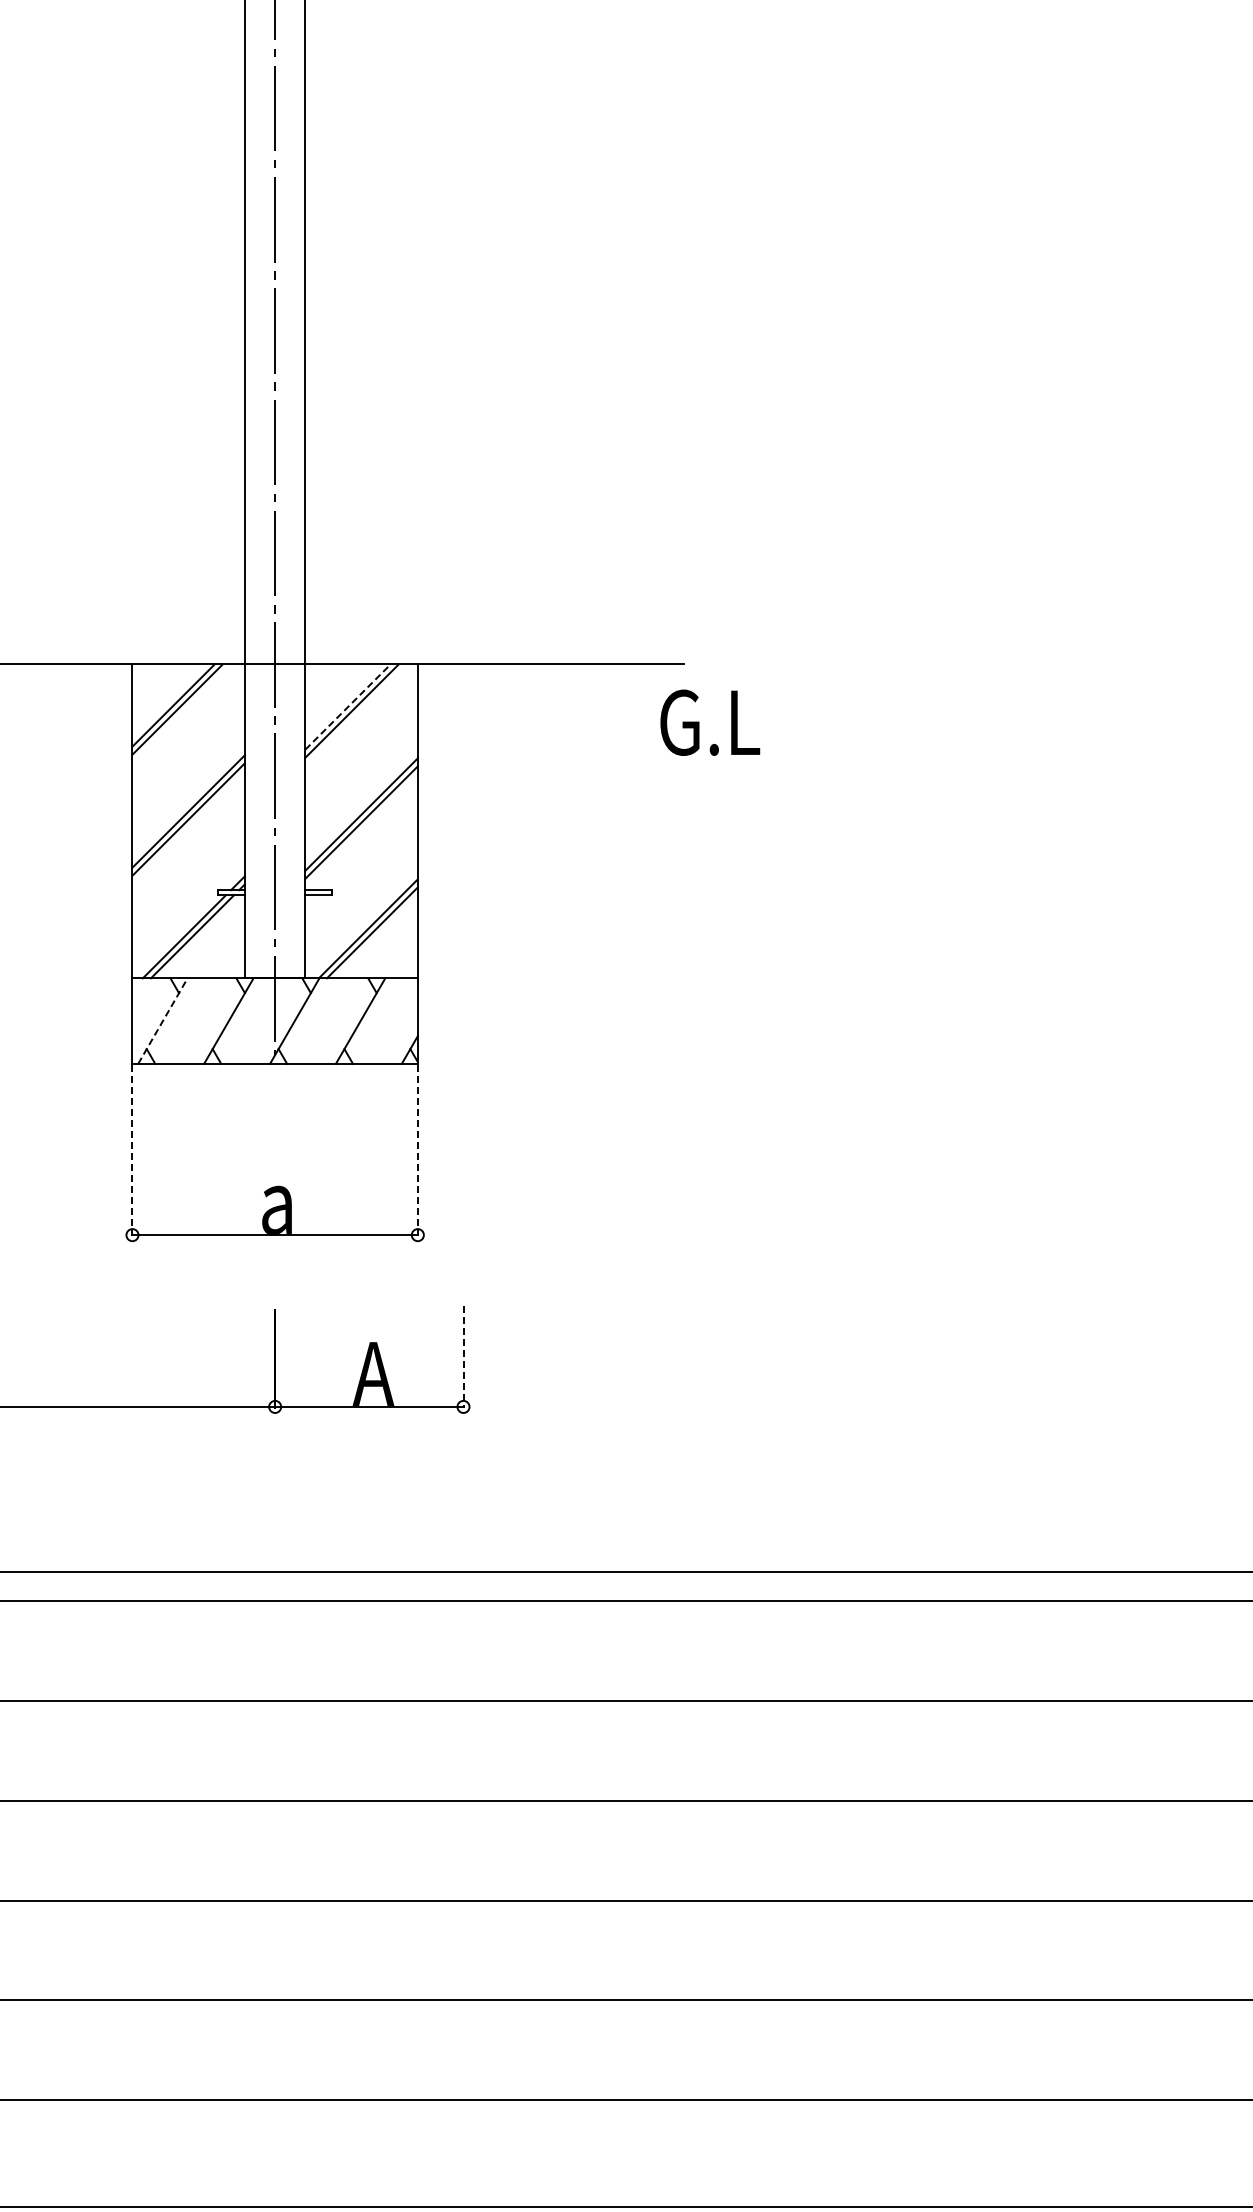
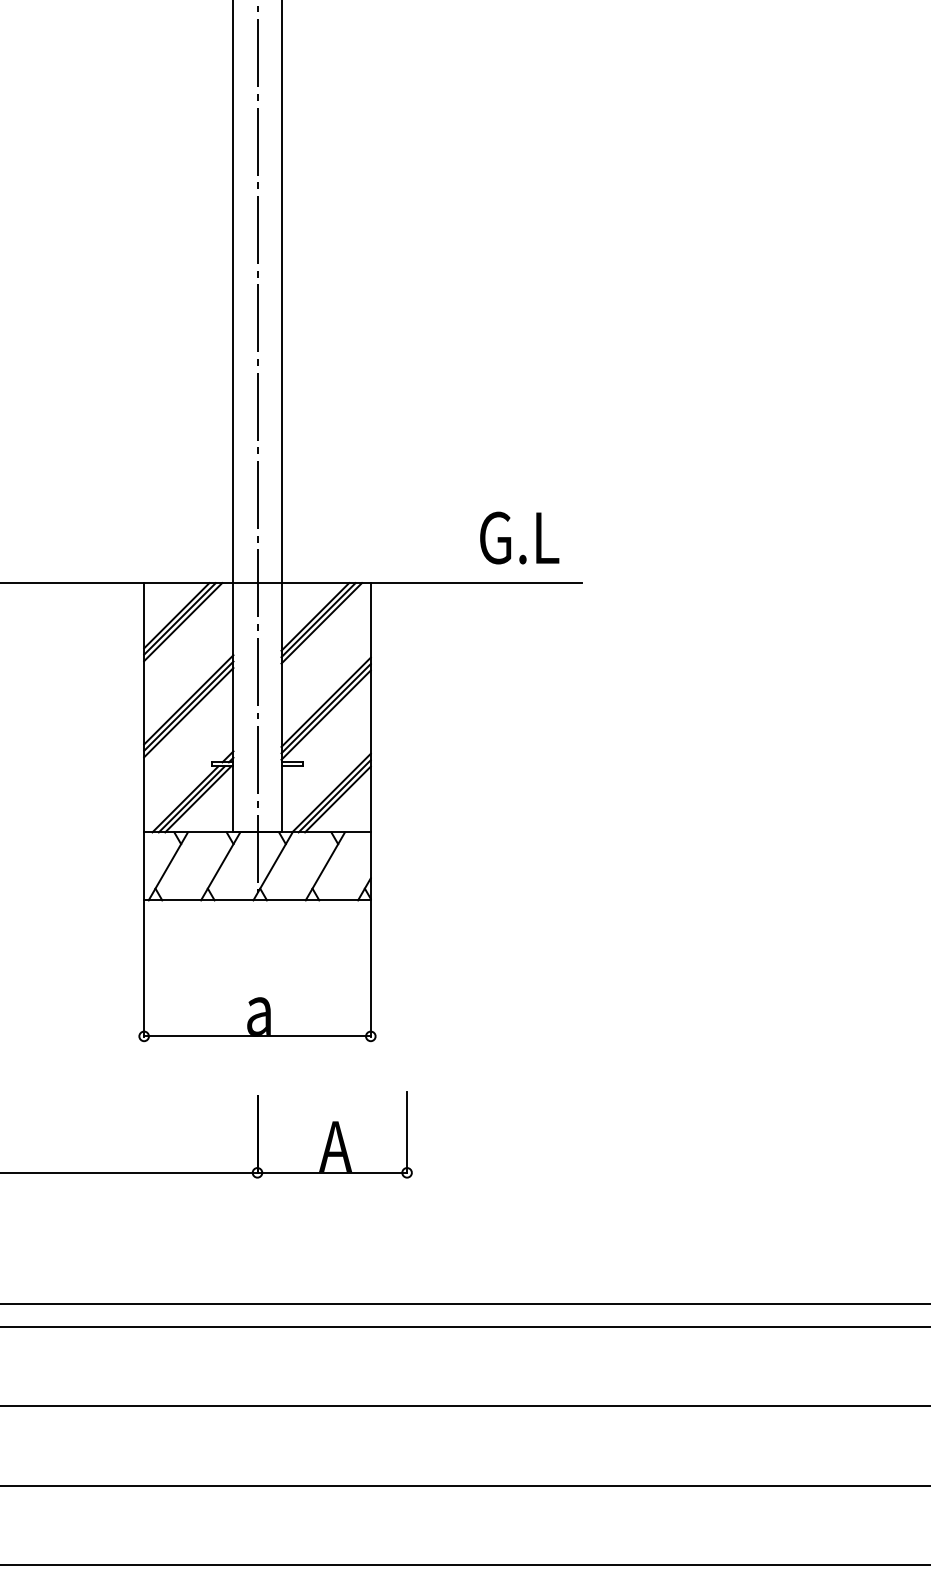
line: (348, 706) -> (315, 616), dashed -> solid
line: (181, 713) -> (183, 622), added
line: (355, 714) -> (321, 622), added
text: (710, 722) -> (519, 537), moved
line: (188, 827) -> (188, 712), added
line: (361, 830) -> (326, 714), added
line: (200, 936) -> (198, 799), added
line: (376, 936) -> (337, 799), added
line: (163, 1020) -> (168, 865), dashed -> solid
line: (132, 1150) -> (144, 969), dashed -> solid
line: (417, 1150) -> (370, 969), dashed -> solid
line: (463, 1356) -> (407, 1132), dashed -> solid

